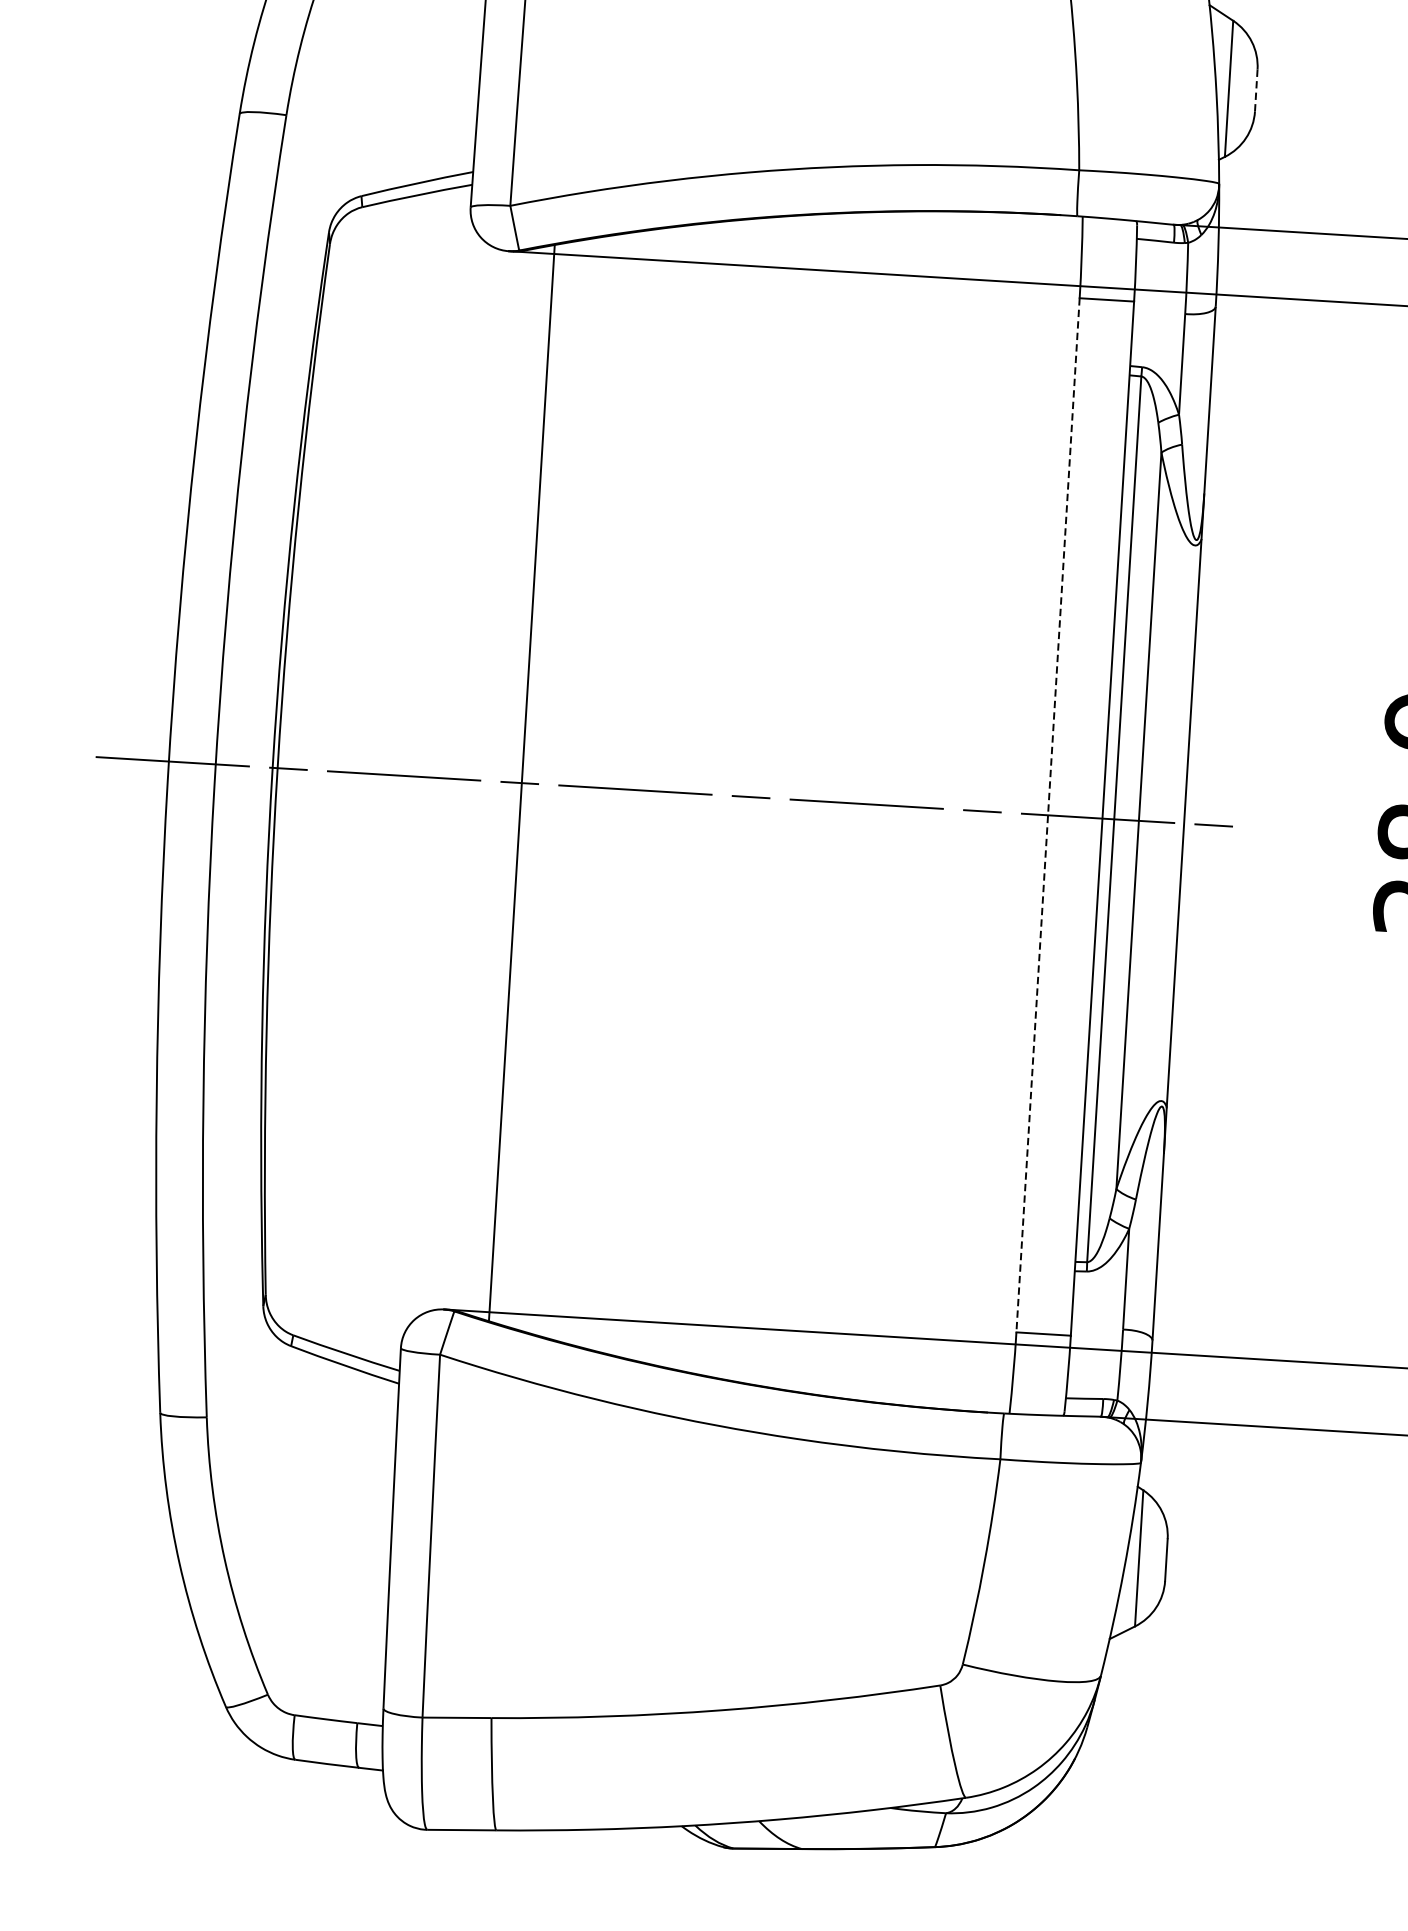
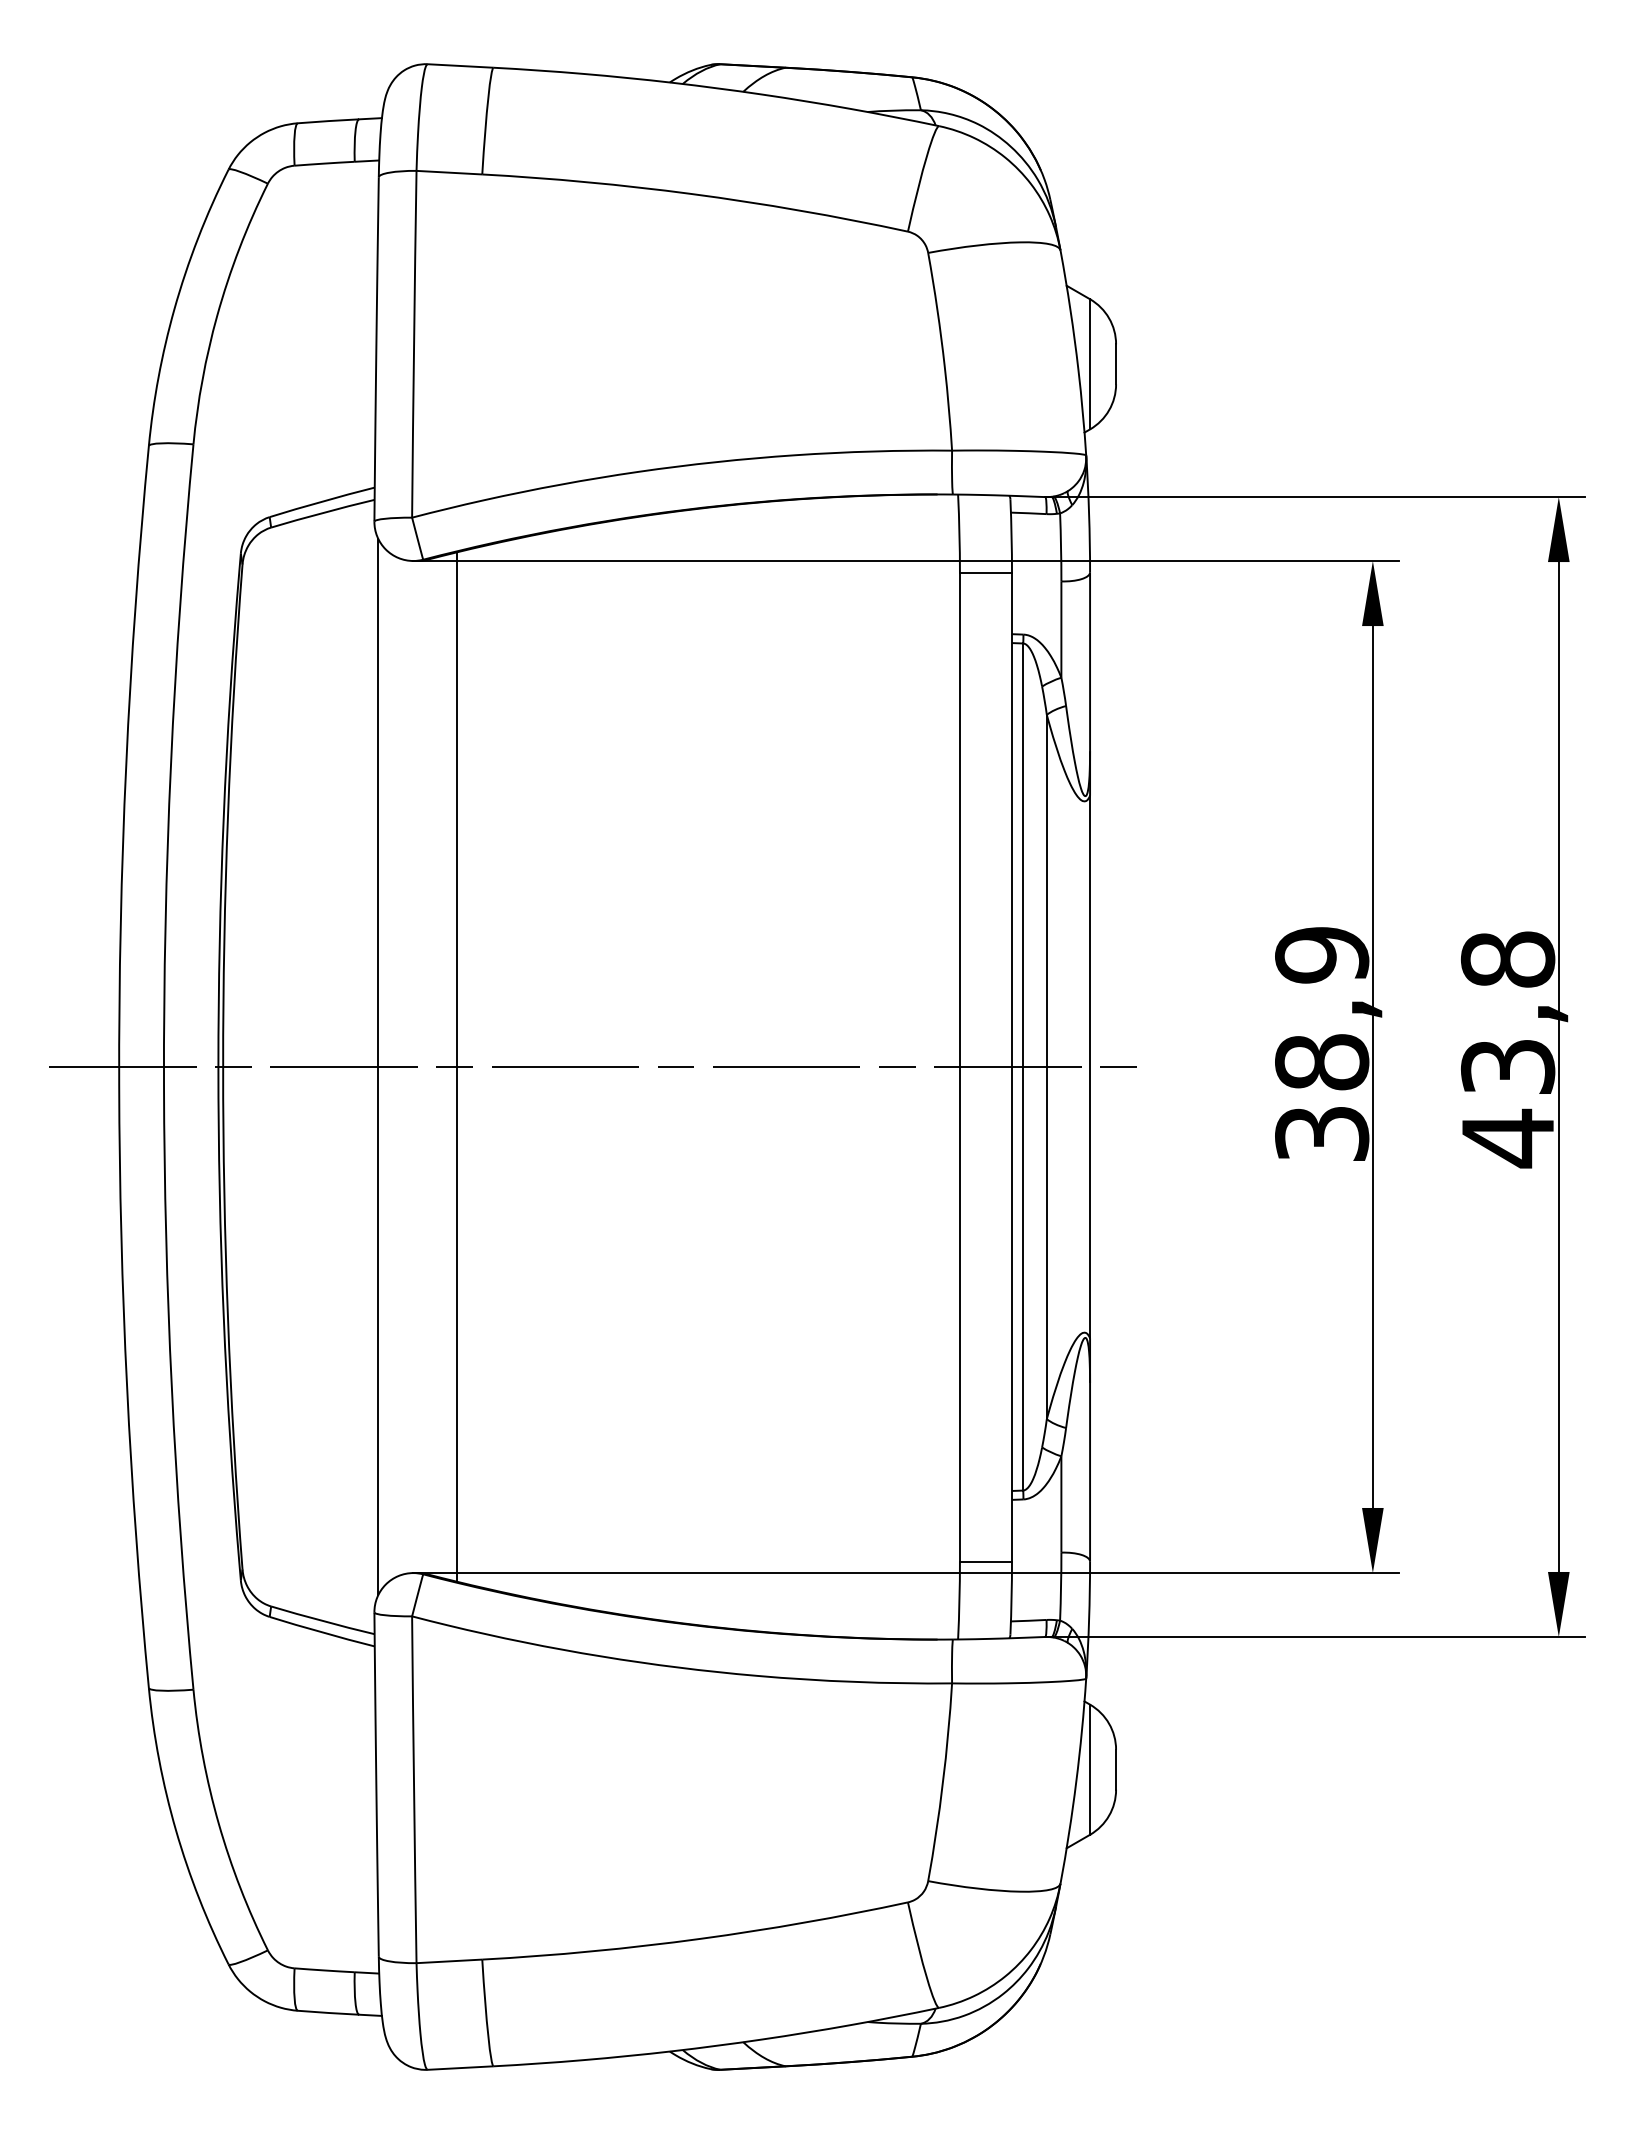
line: (1256, 90) -> (1116, 364), dashed -> solid
line: (440, 778) -> (378, 1067), added
line: (1047, 815) -> (959, 1067), dashed -> solid

